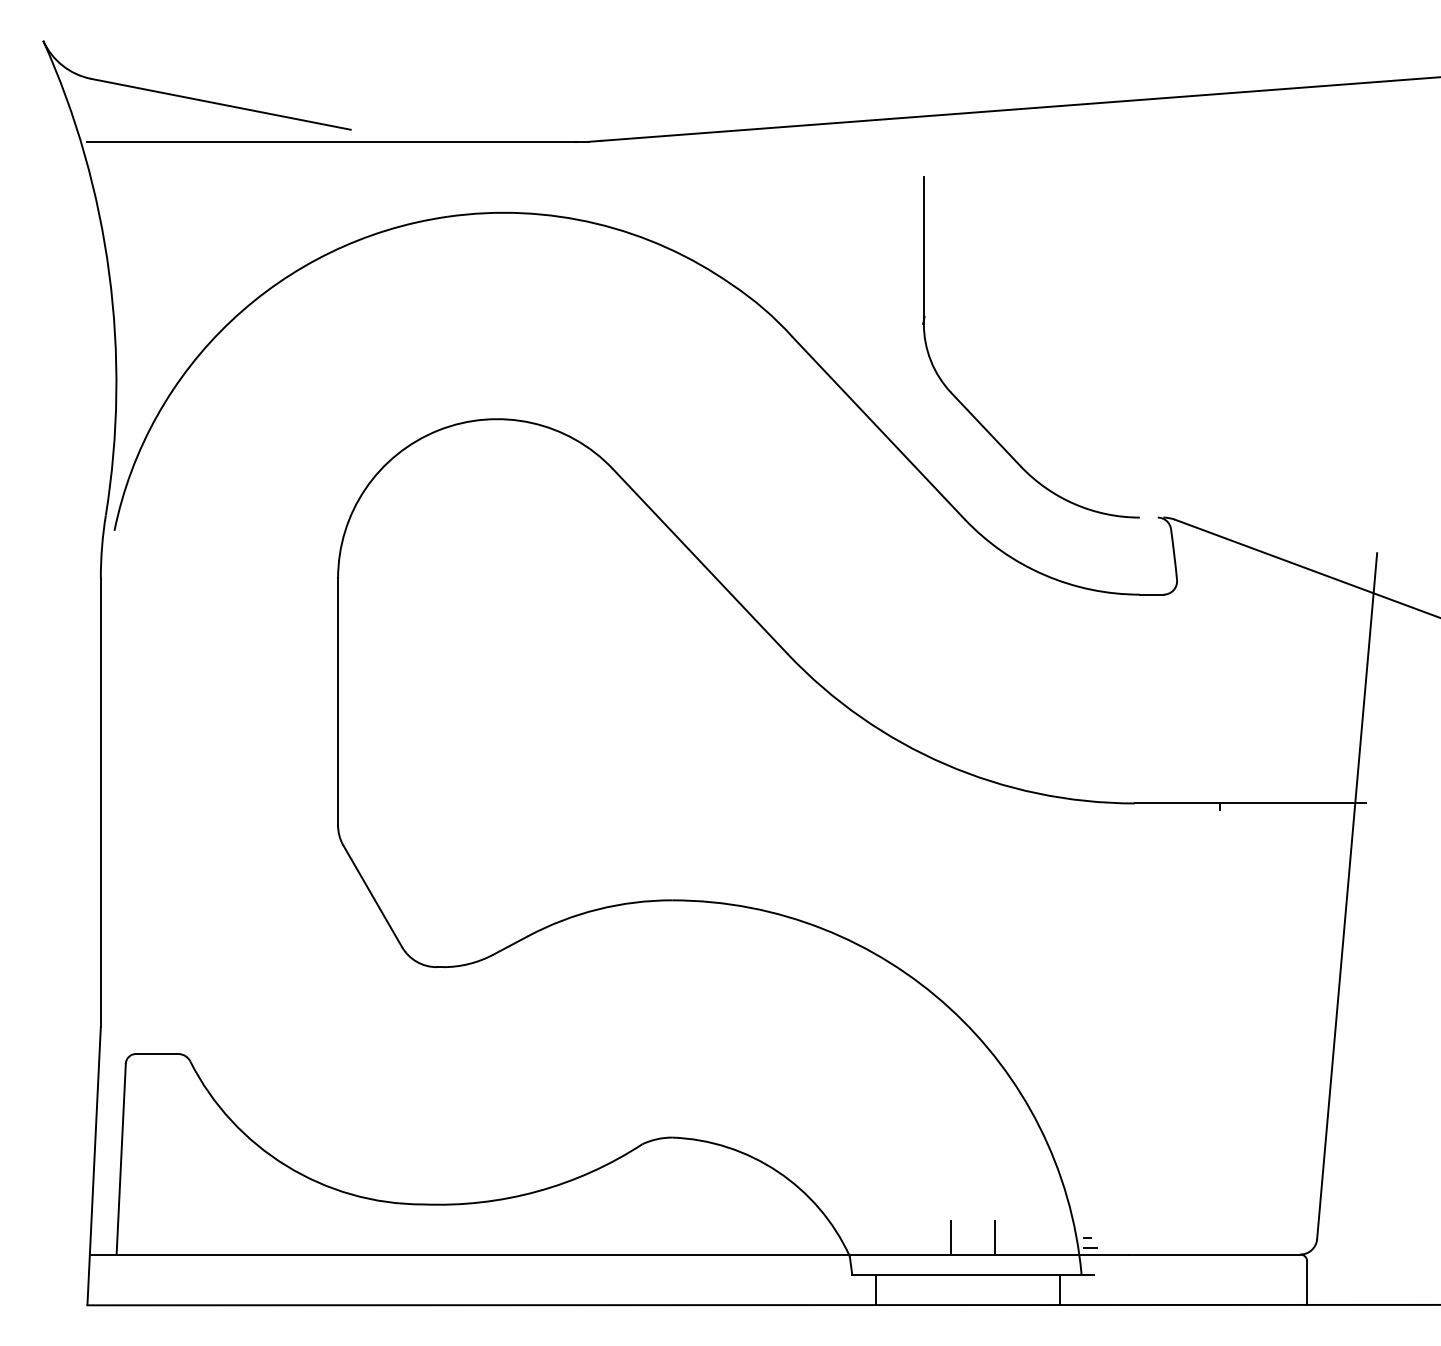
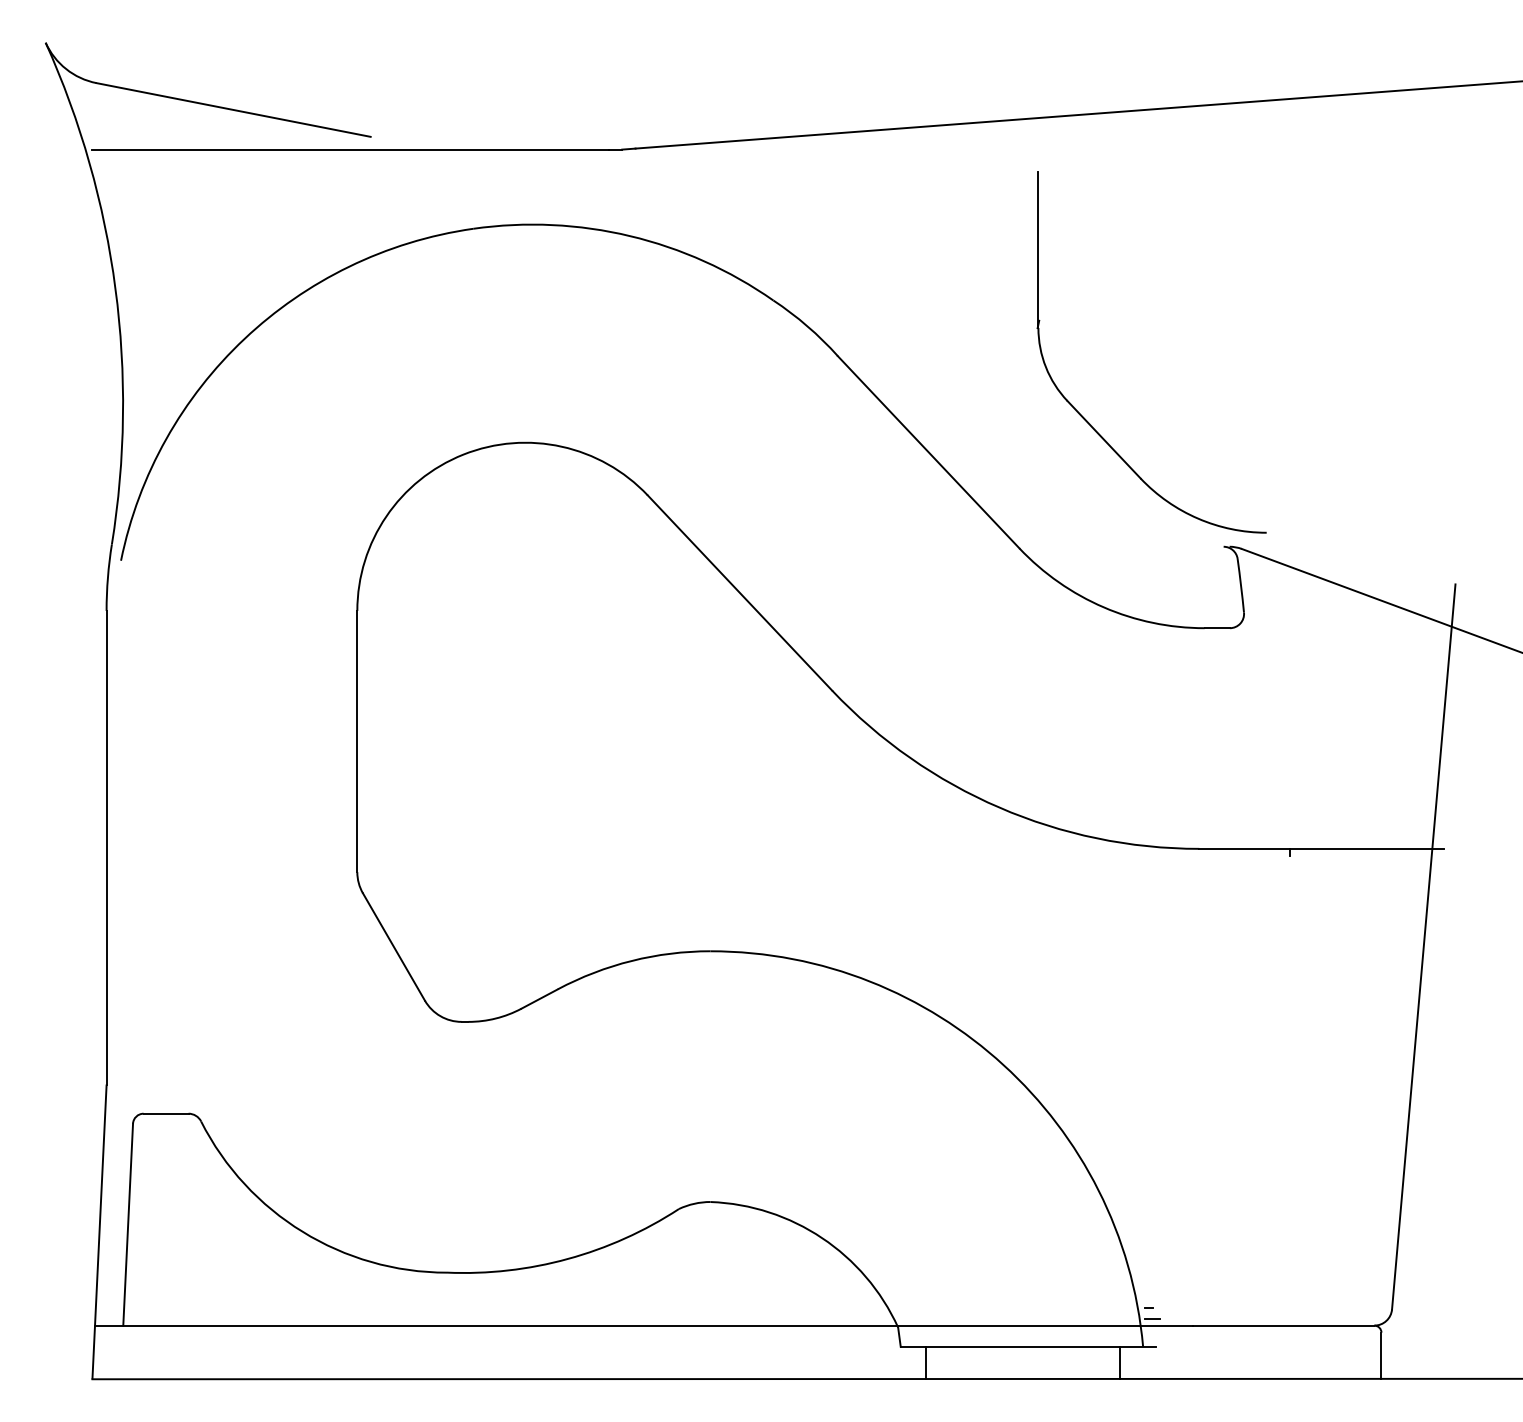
part: (968, 409) -> (1085, 418), moved
line: (951, 1237) -> (1005, 1307), removed
line: (994, 1237) -> (1051, 1307), removed

